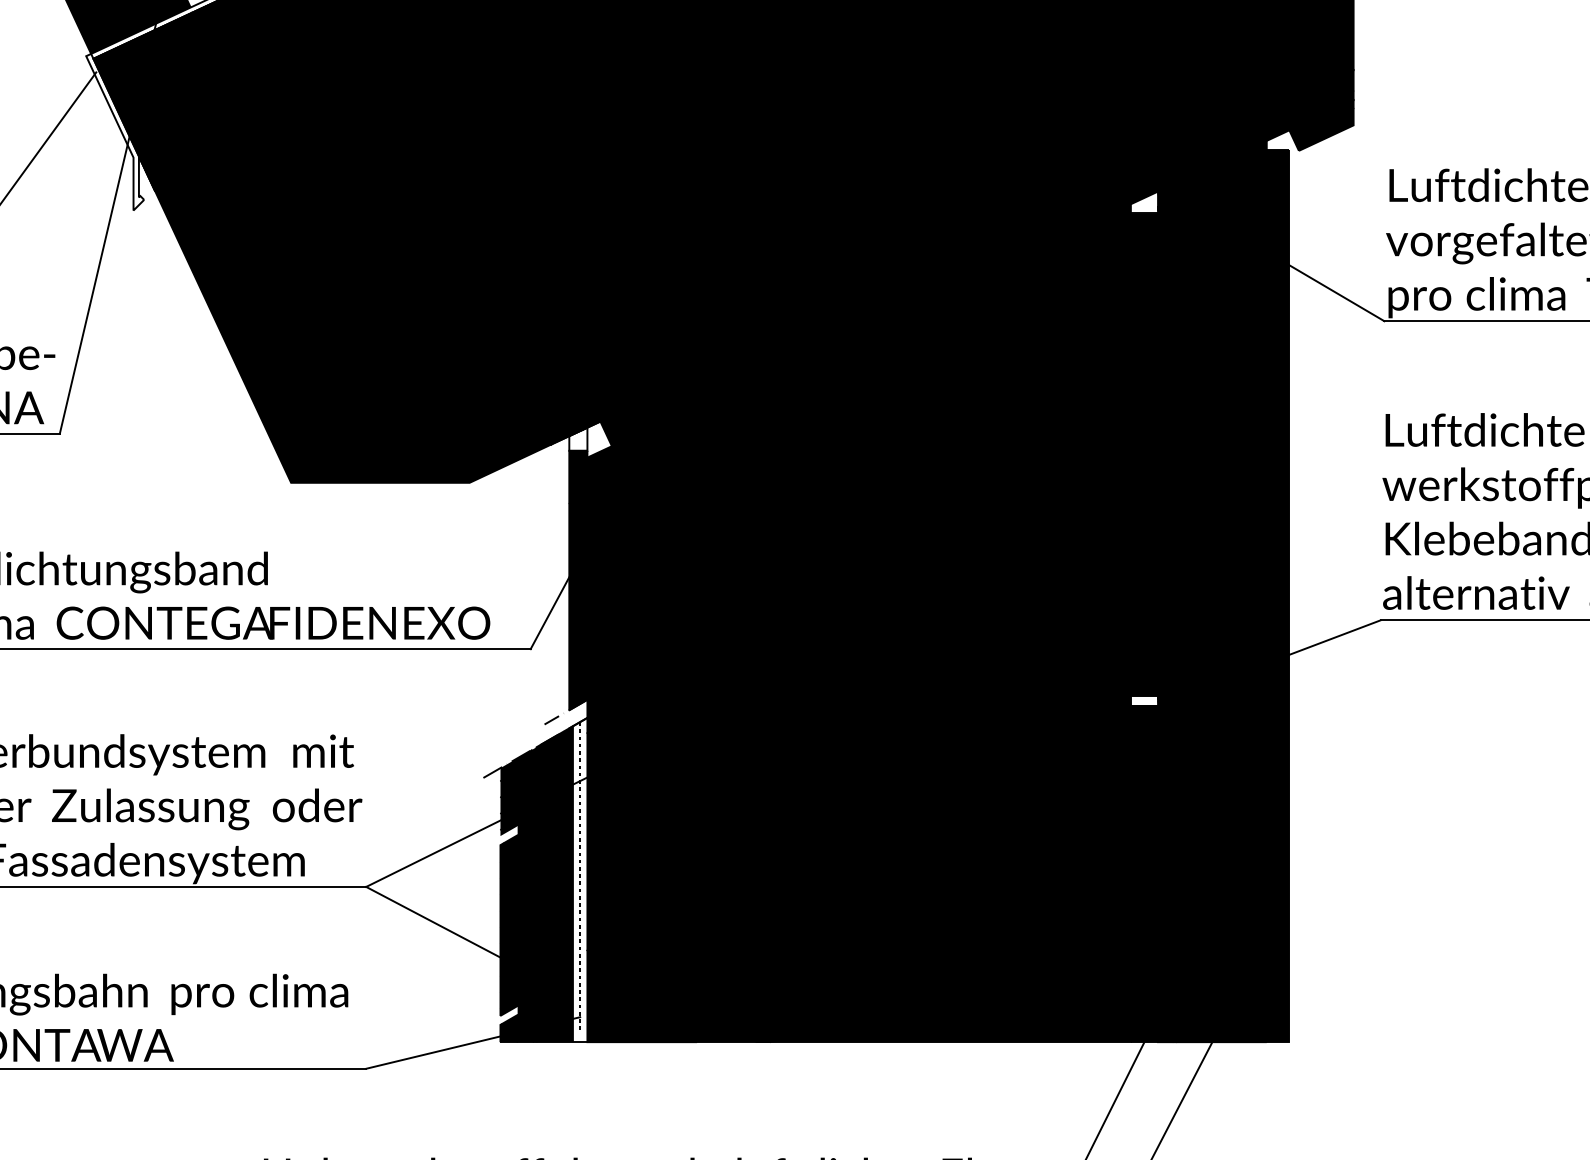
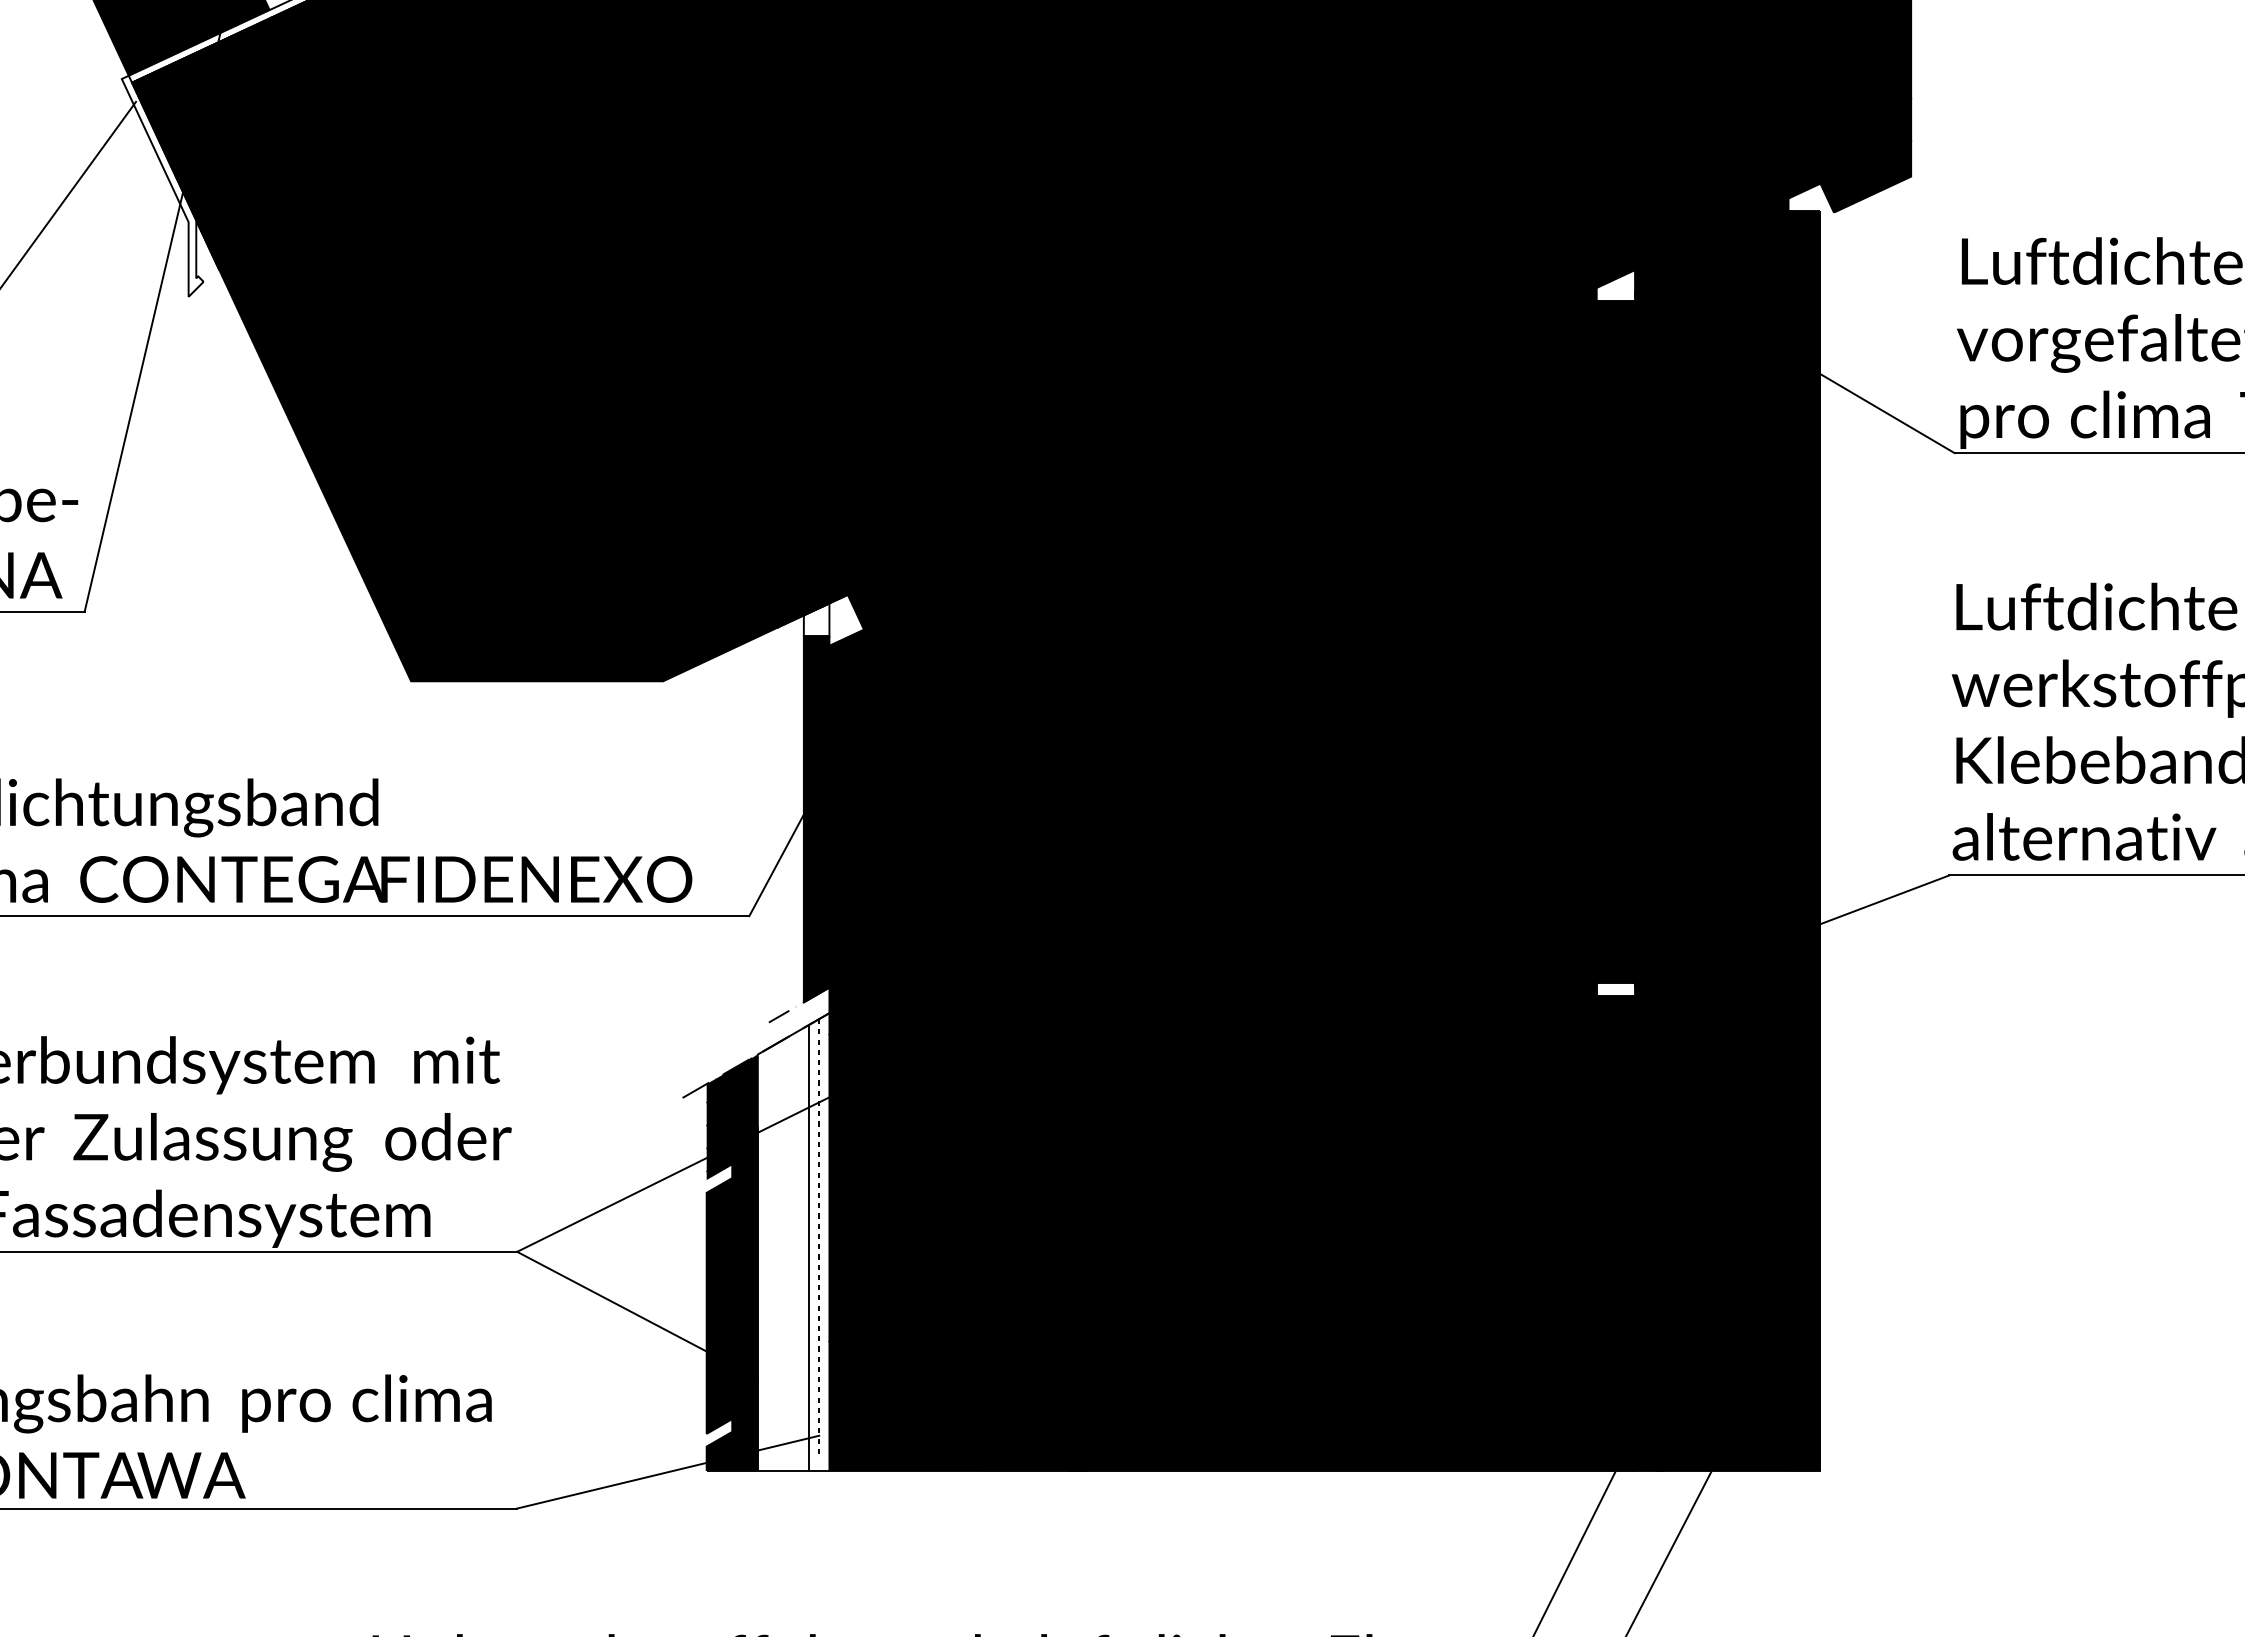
fill: (554, 883) -> (782, 1247), removed

